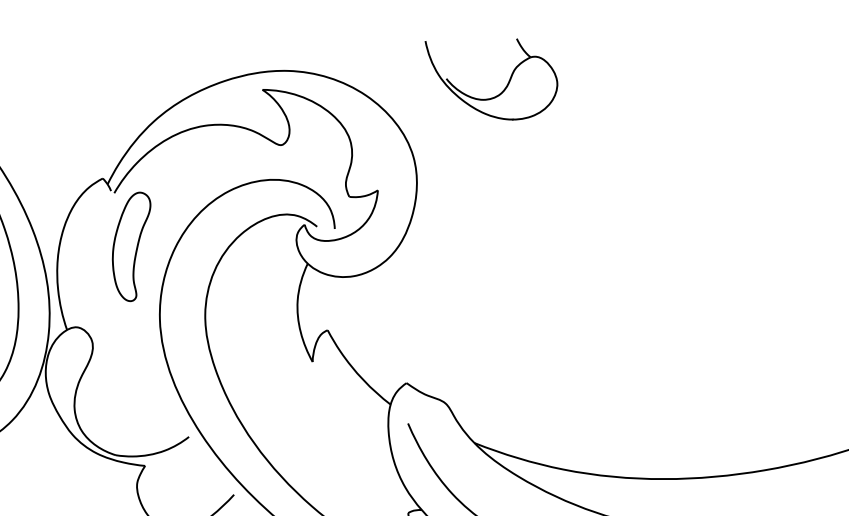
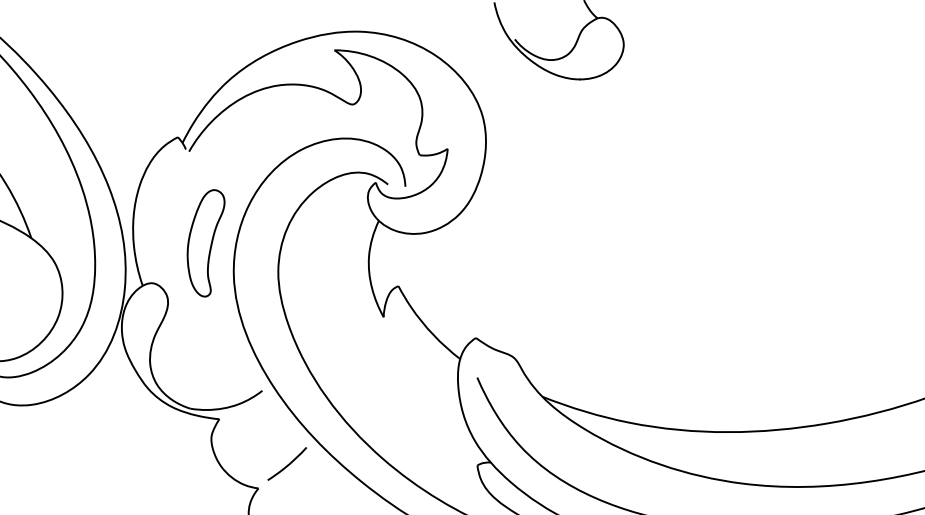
part: (131, 247) -> (205, 243), moved

